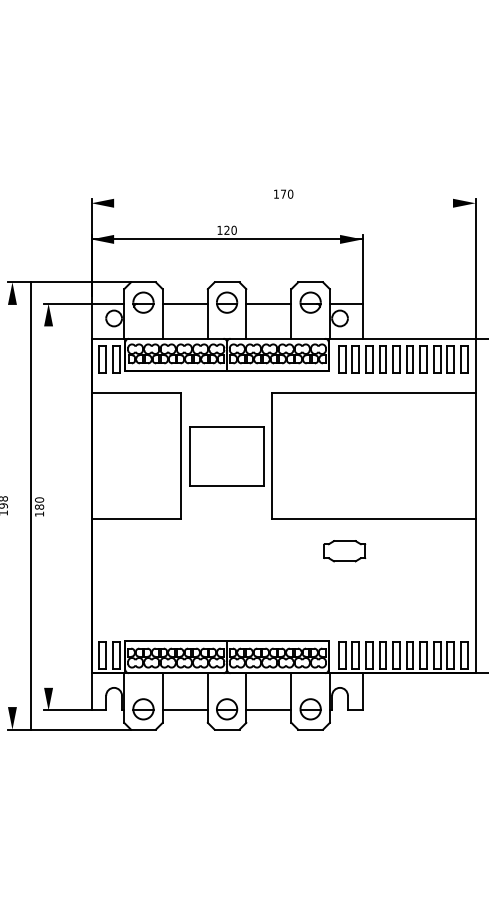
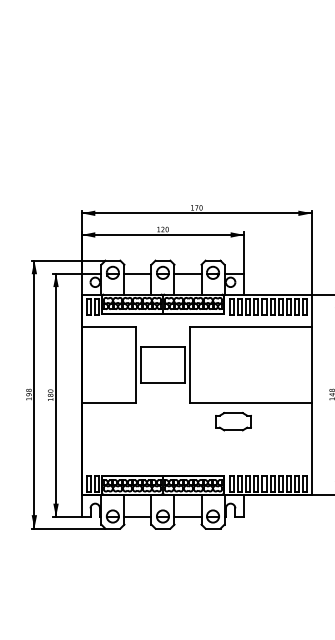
line: (283, 203) -> (196, 213), added
line: (31, 505) -> (34, 394), moved
line: (49, 507) -> (56, 395), added
part: (344, 550) -> (233, 421), size x1.43

